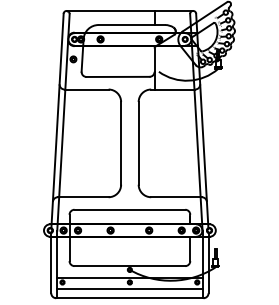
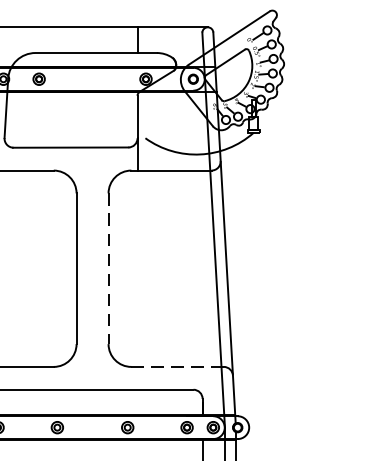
line: (138, 143) -> (108, 268), solid -> dashed
line: (176, 197) -> (177, 367), solid -> dashed

